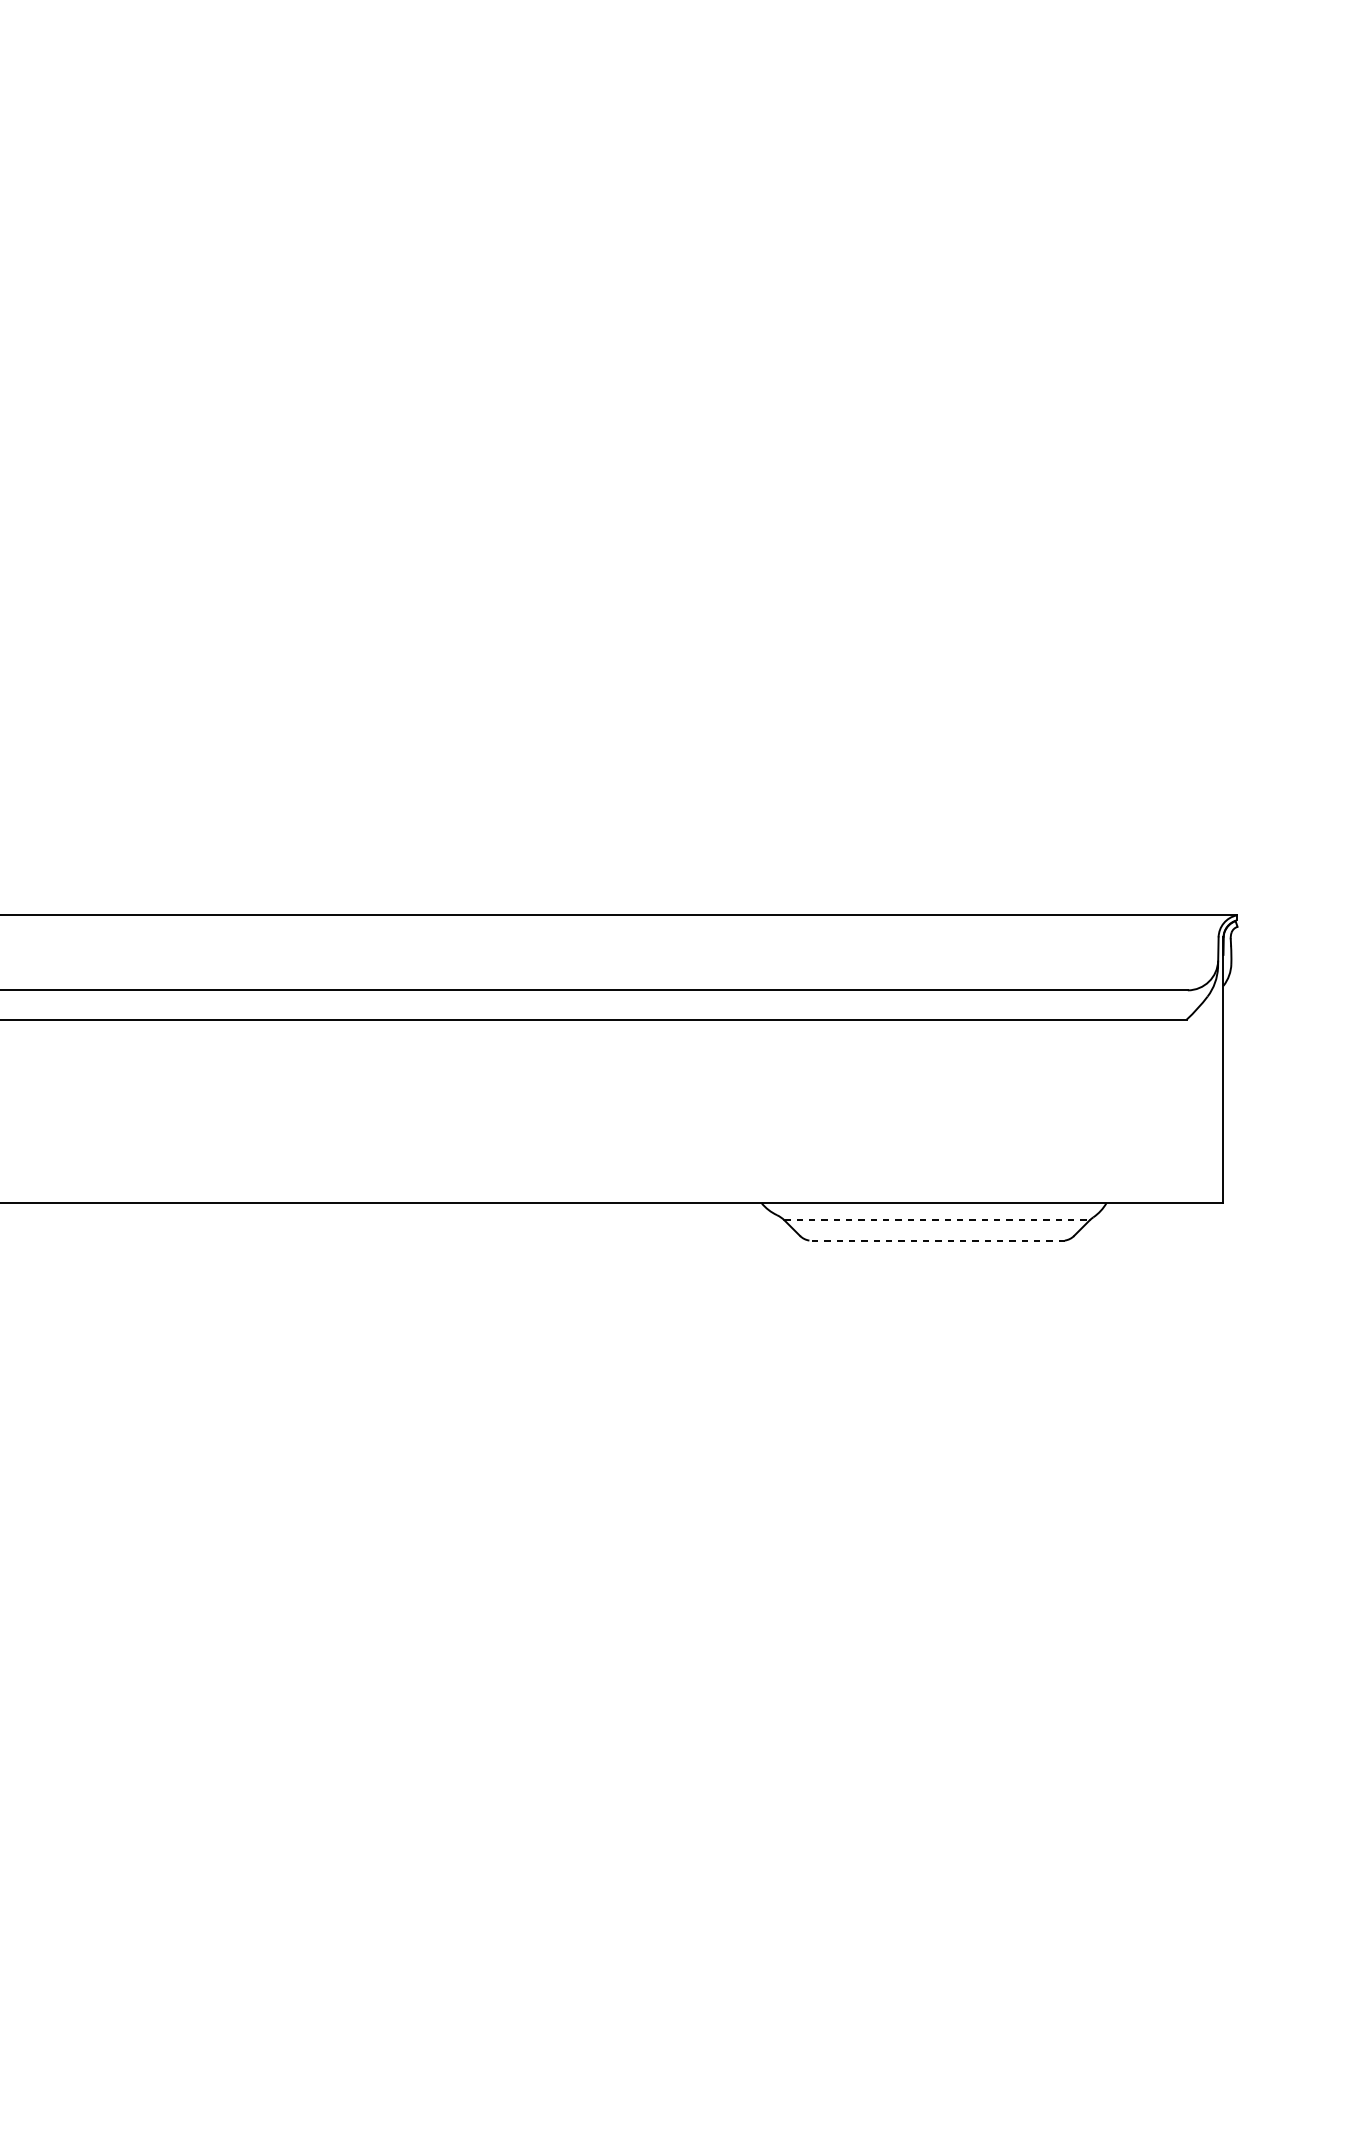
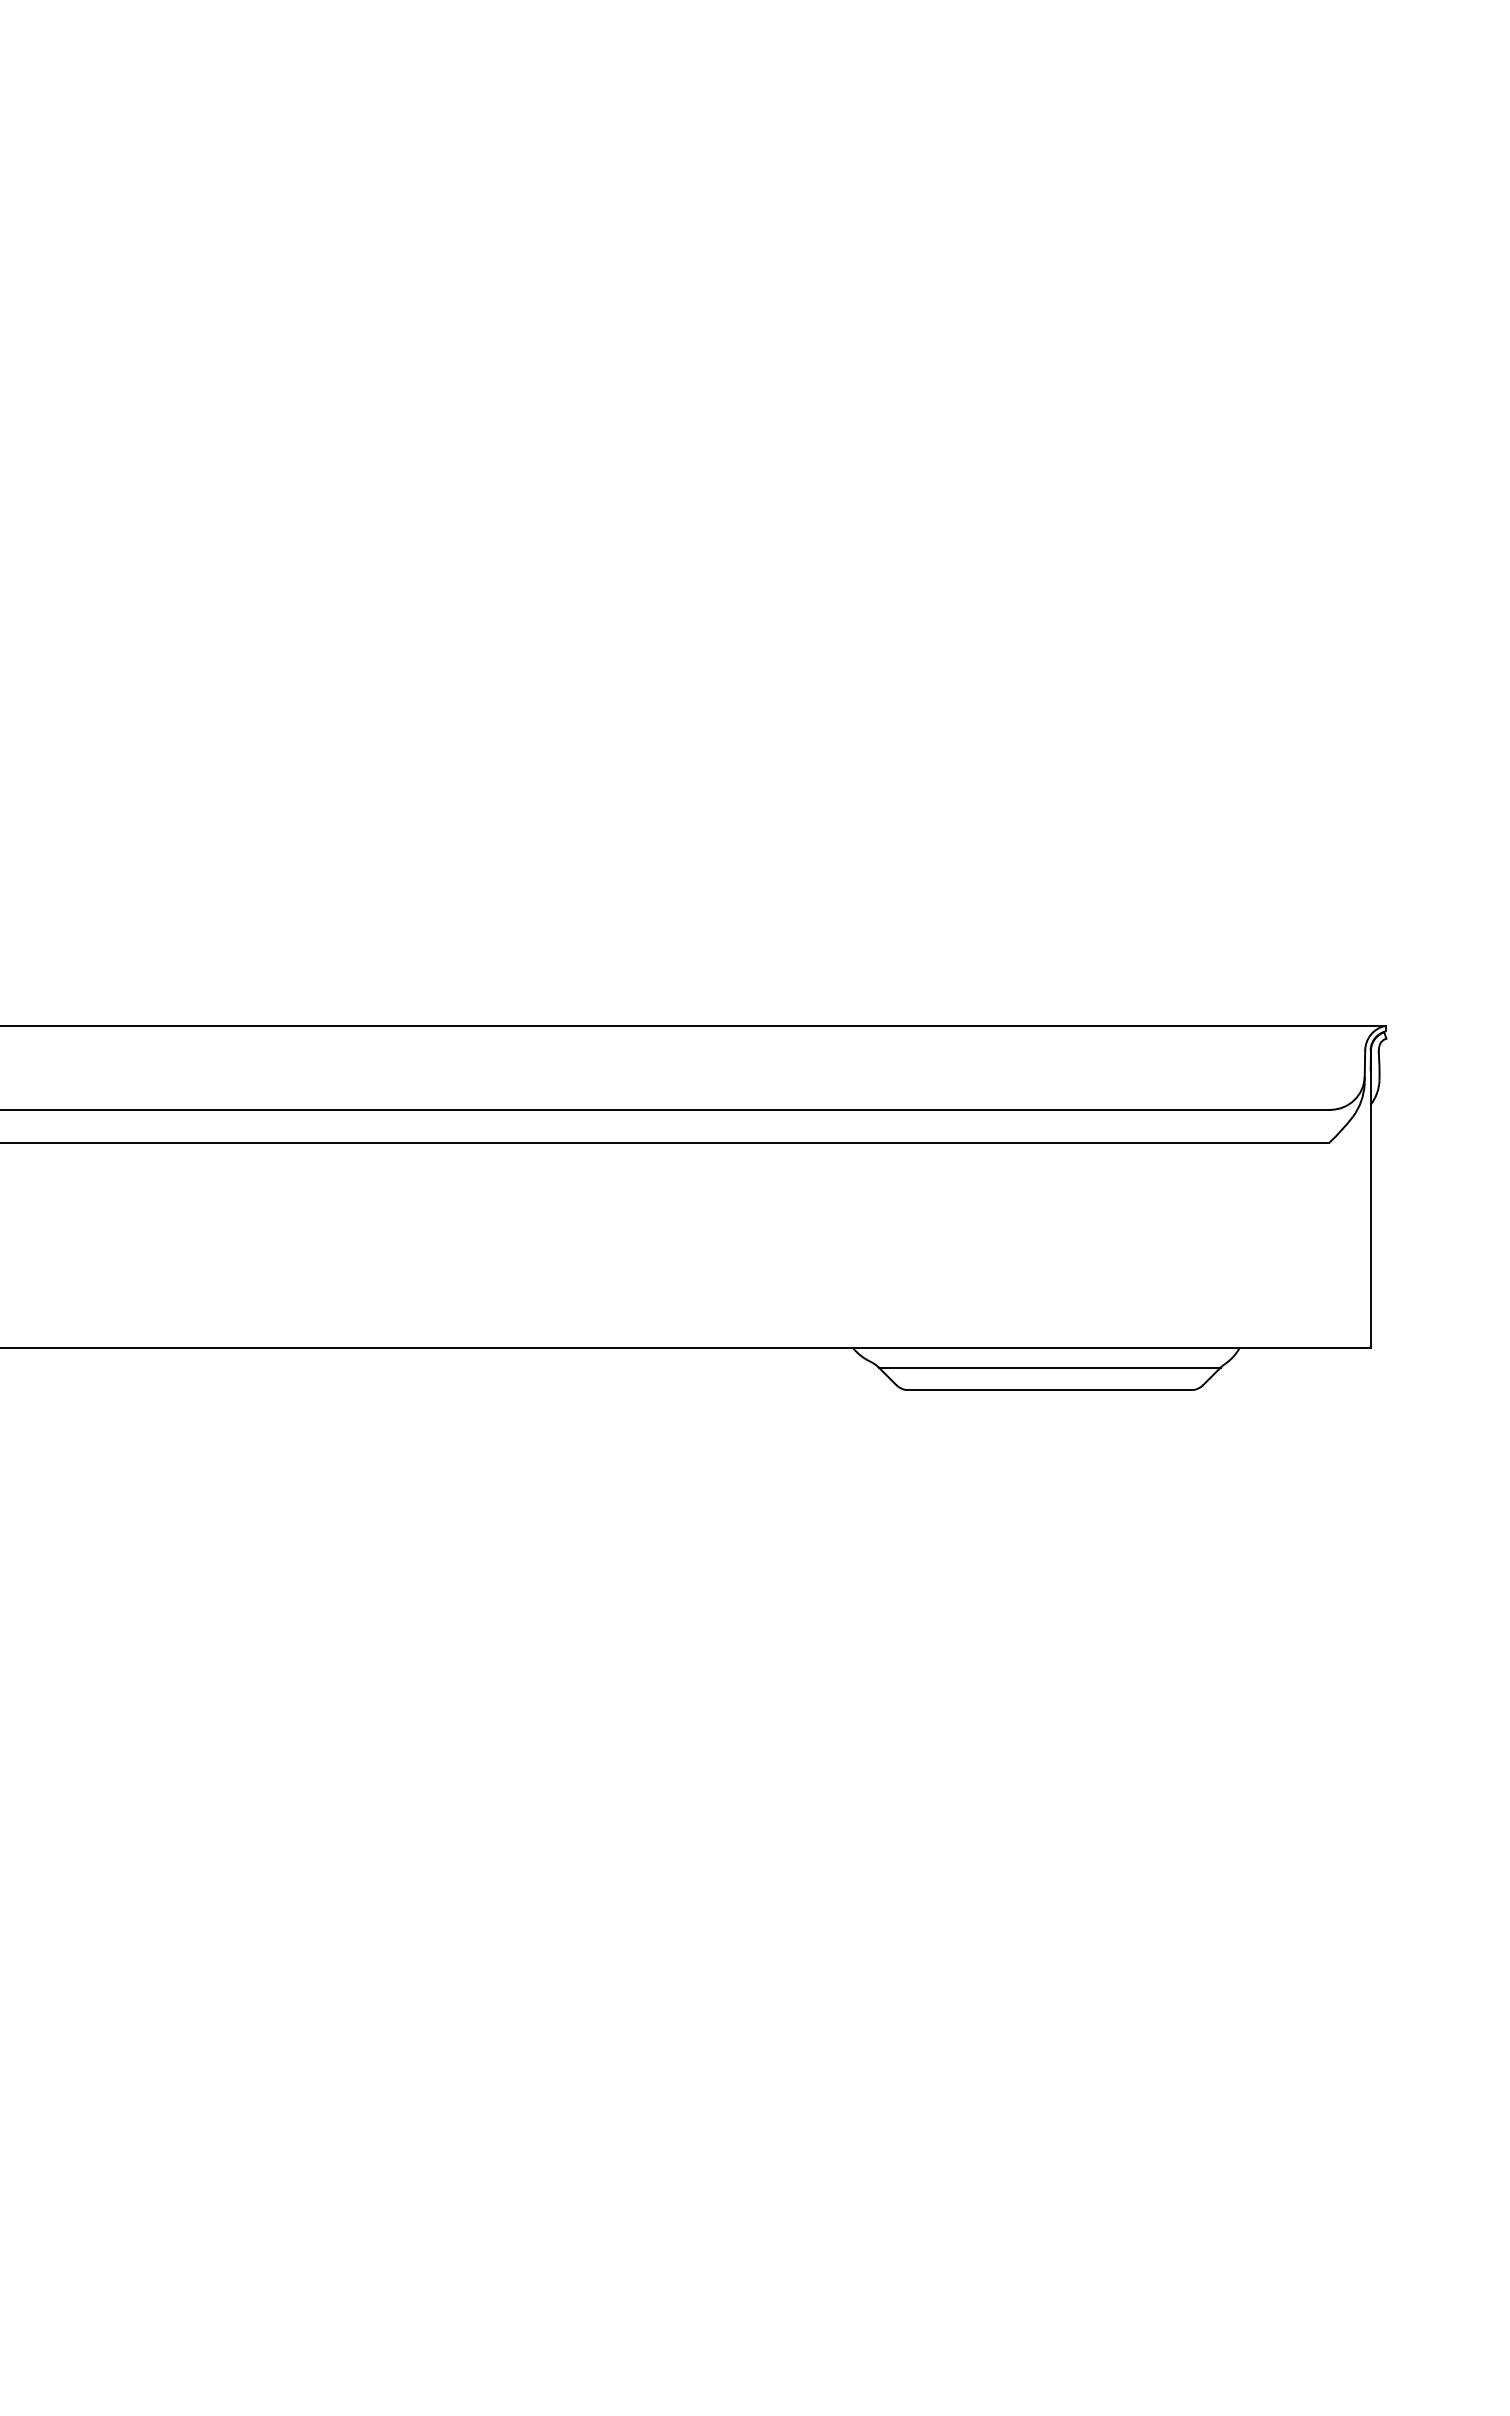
line: (936, 1220) -> (1049, 1367), dashed -> solid
line: (936, 1240) -> (1049, 1390), dashed -> solid

